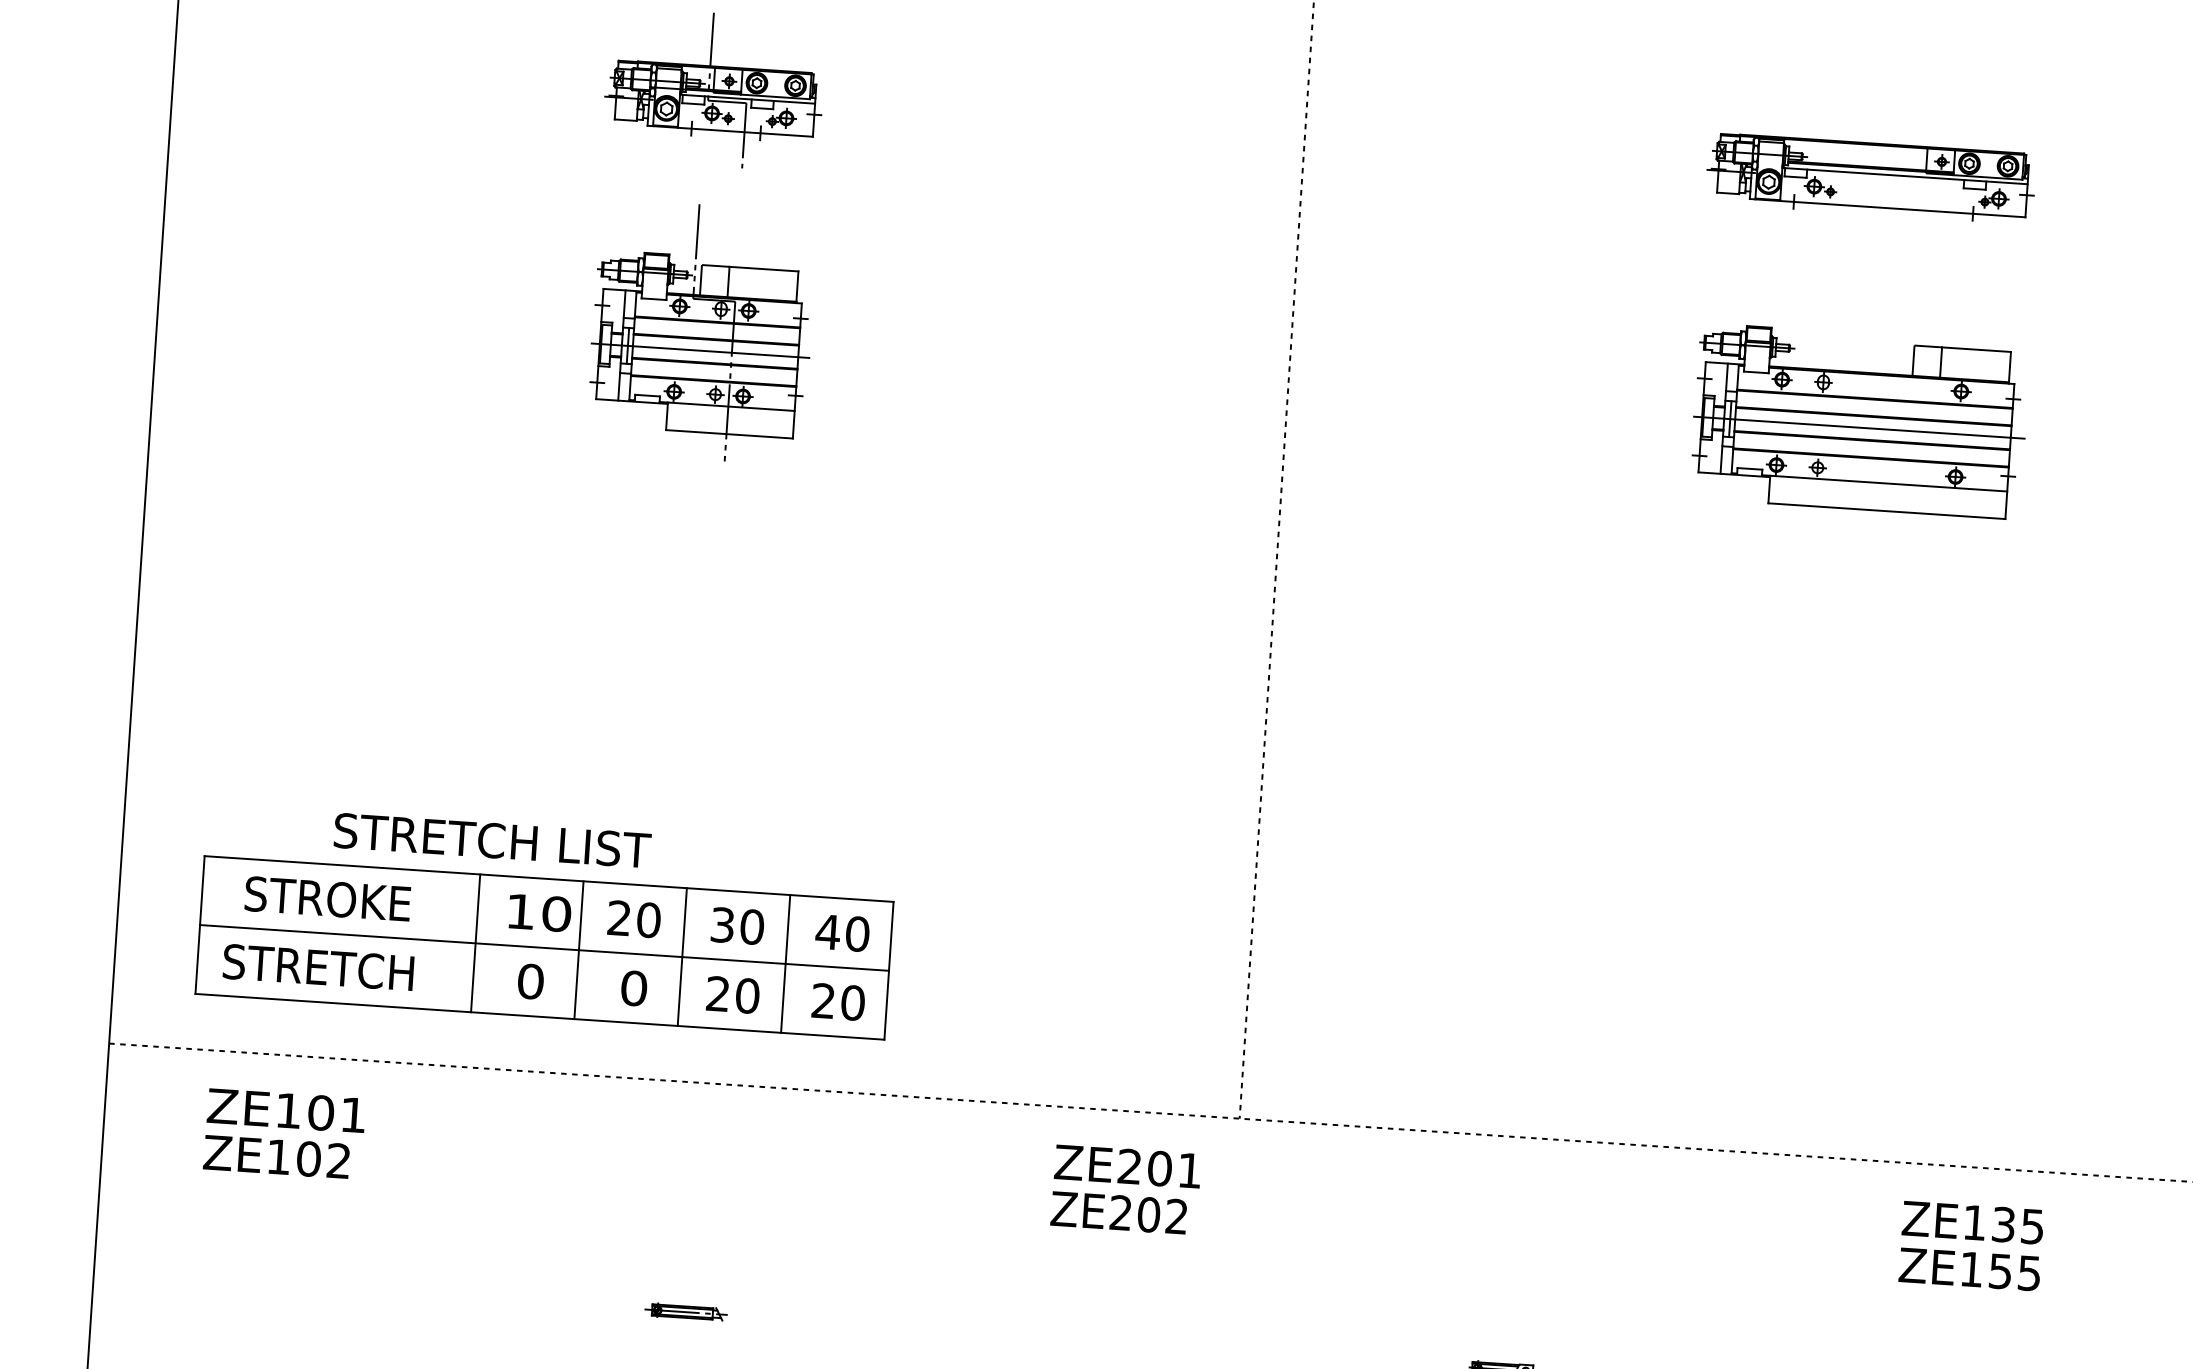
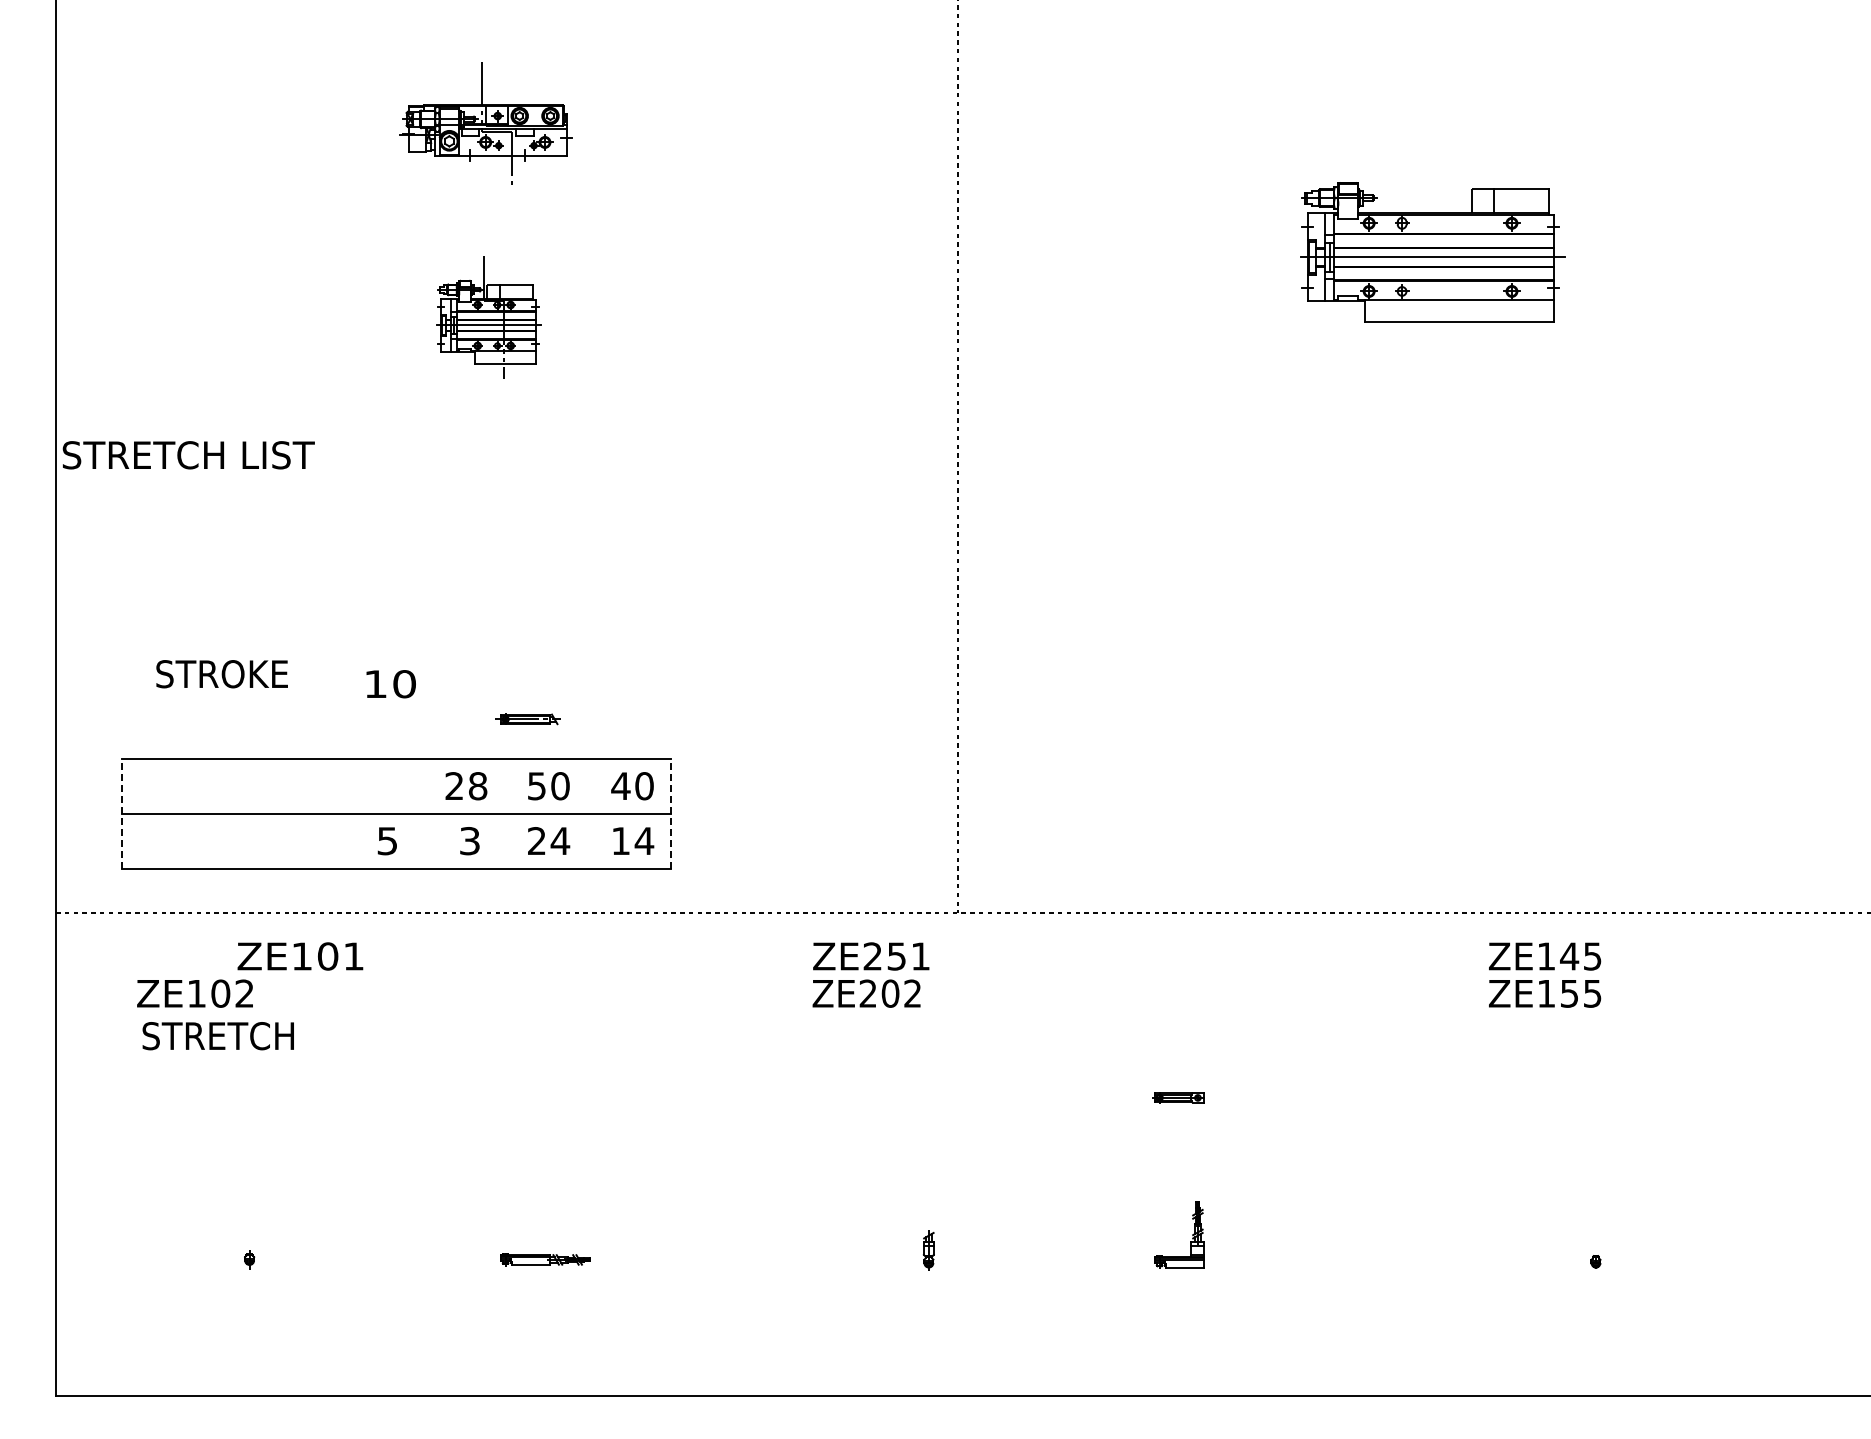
part: (1870, 177) -> (1408, 132), removed
part: (701, 331) -> (488, 316), size x0.6
part: (1859, 421) -> (1432, 252), moved
text: (492, 840) -> (188, 455), moved
text: (327, 899) -> (221, 674), moved
text: (539, 913) -> (390, 684), moved
text: (648, 920) -> (477, 786), 20 -> 28
line: (200, 924) -> (122, 813), solid -> dashed
text: (722, 924) -> (536, 785), 30 -> 50
line: (475, 943) -> (341, 813), removed
line: (579, 950) -> (424, 813), removed
line: (682, 956) -> (506, 813), removed
line: (785, 963) -> (588, 813), removed
text: (317, 967) -> (217, 1036), moved
line: (889, 970) -> (671, 813), solid -> dashed
text: (530, 982) -> (387, 841), 0 -> 5
text: (633, 988) -> (469, 841), 0 -> 3
text: (747, 996) -> (560, 841), 20 -> 24
text: (839, 1002) -> (633, 841), 20 -> 14
text: (286, 1110) -> (300, 956), moved
text: (1159, 1168) -> (896, 956), ZE201 -> ZE251
text: (2003, 1224) -> (1569, 956), ZE135 -> ZE145
part: (685, 1312) -> (527, 719), moved

